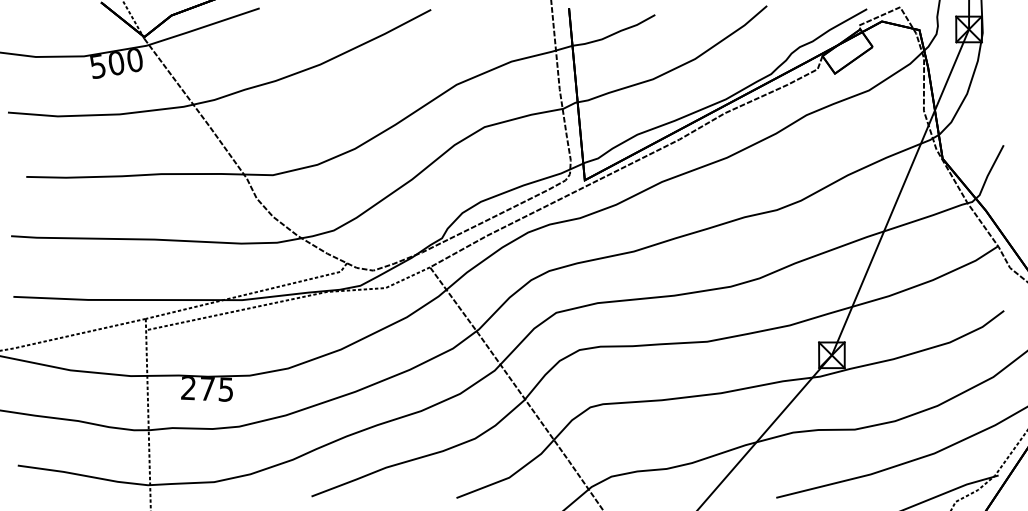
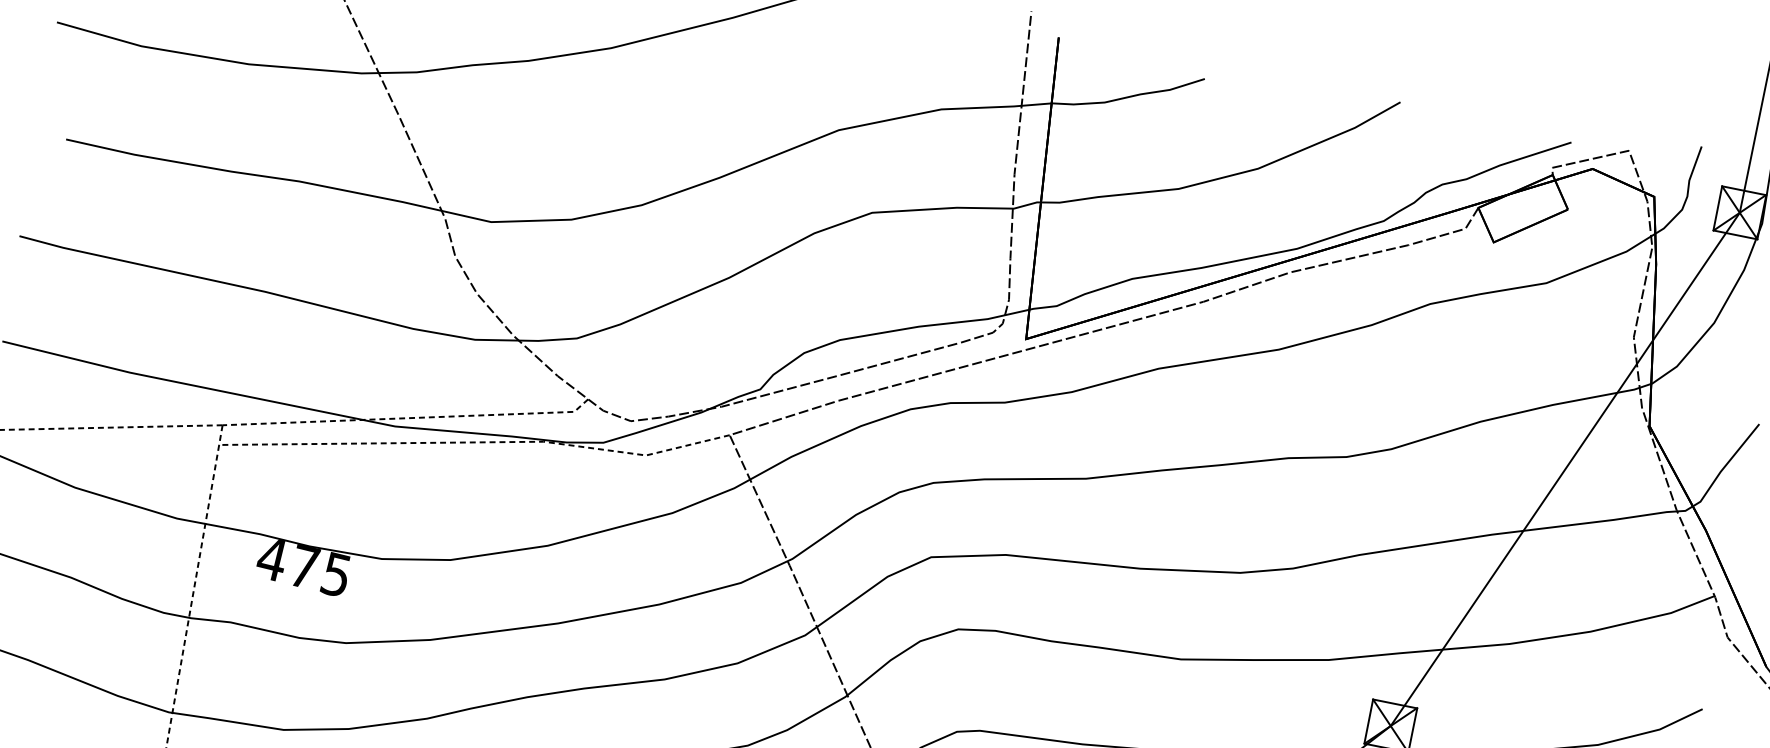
text: (188, 388) -> (271, 559), 275 -> 475

